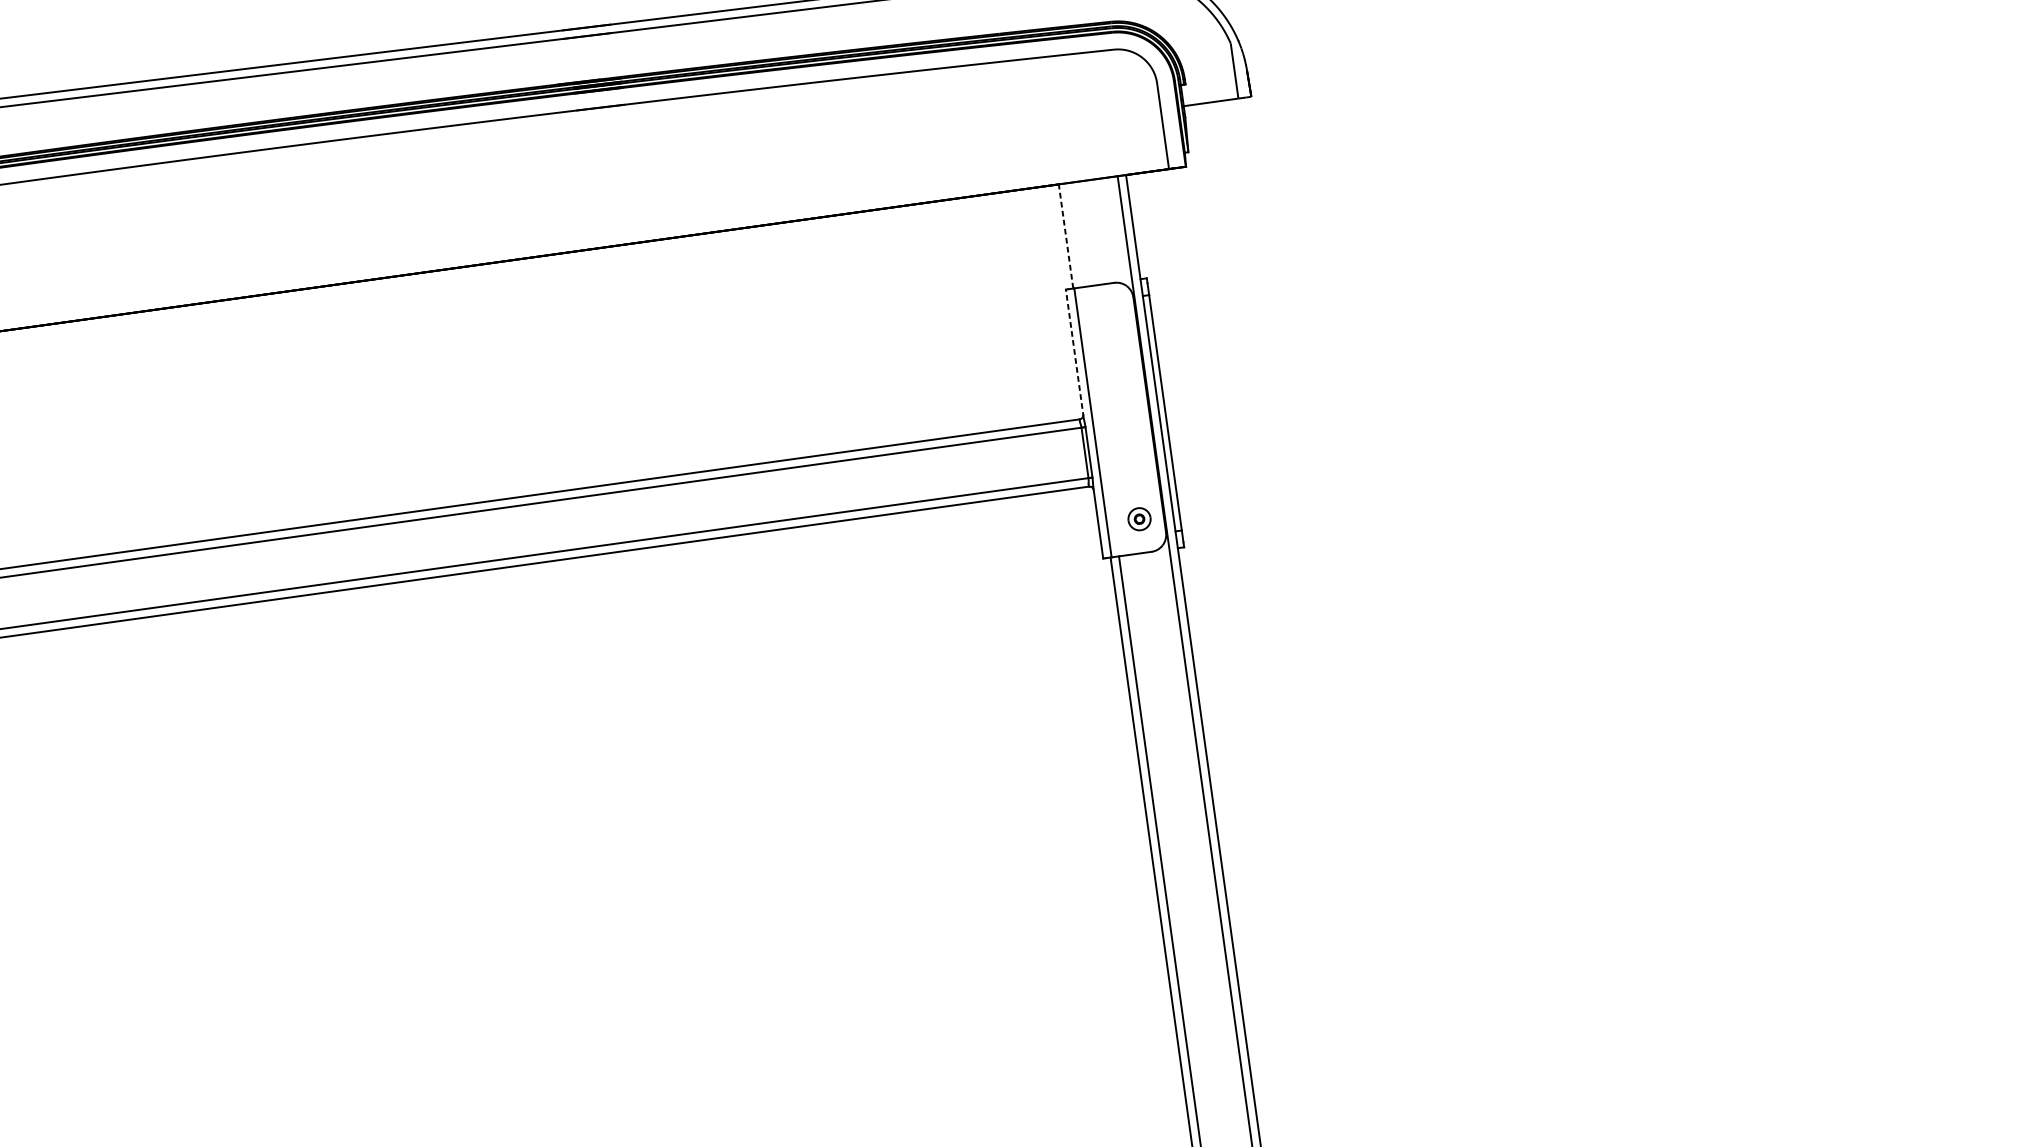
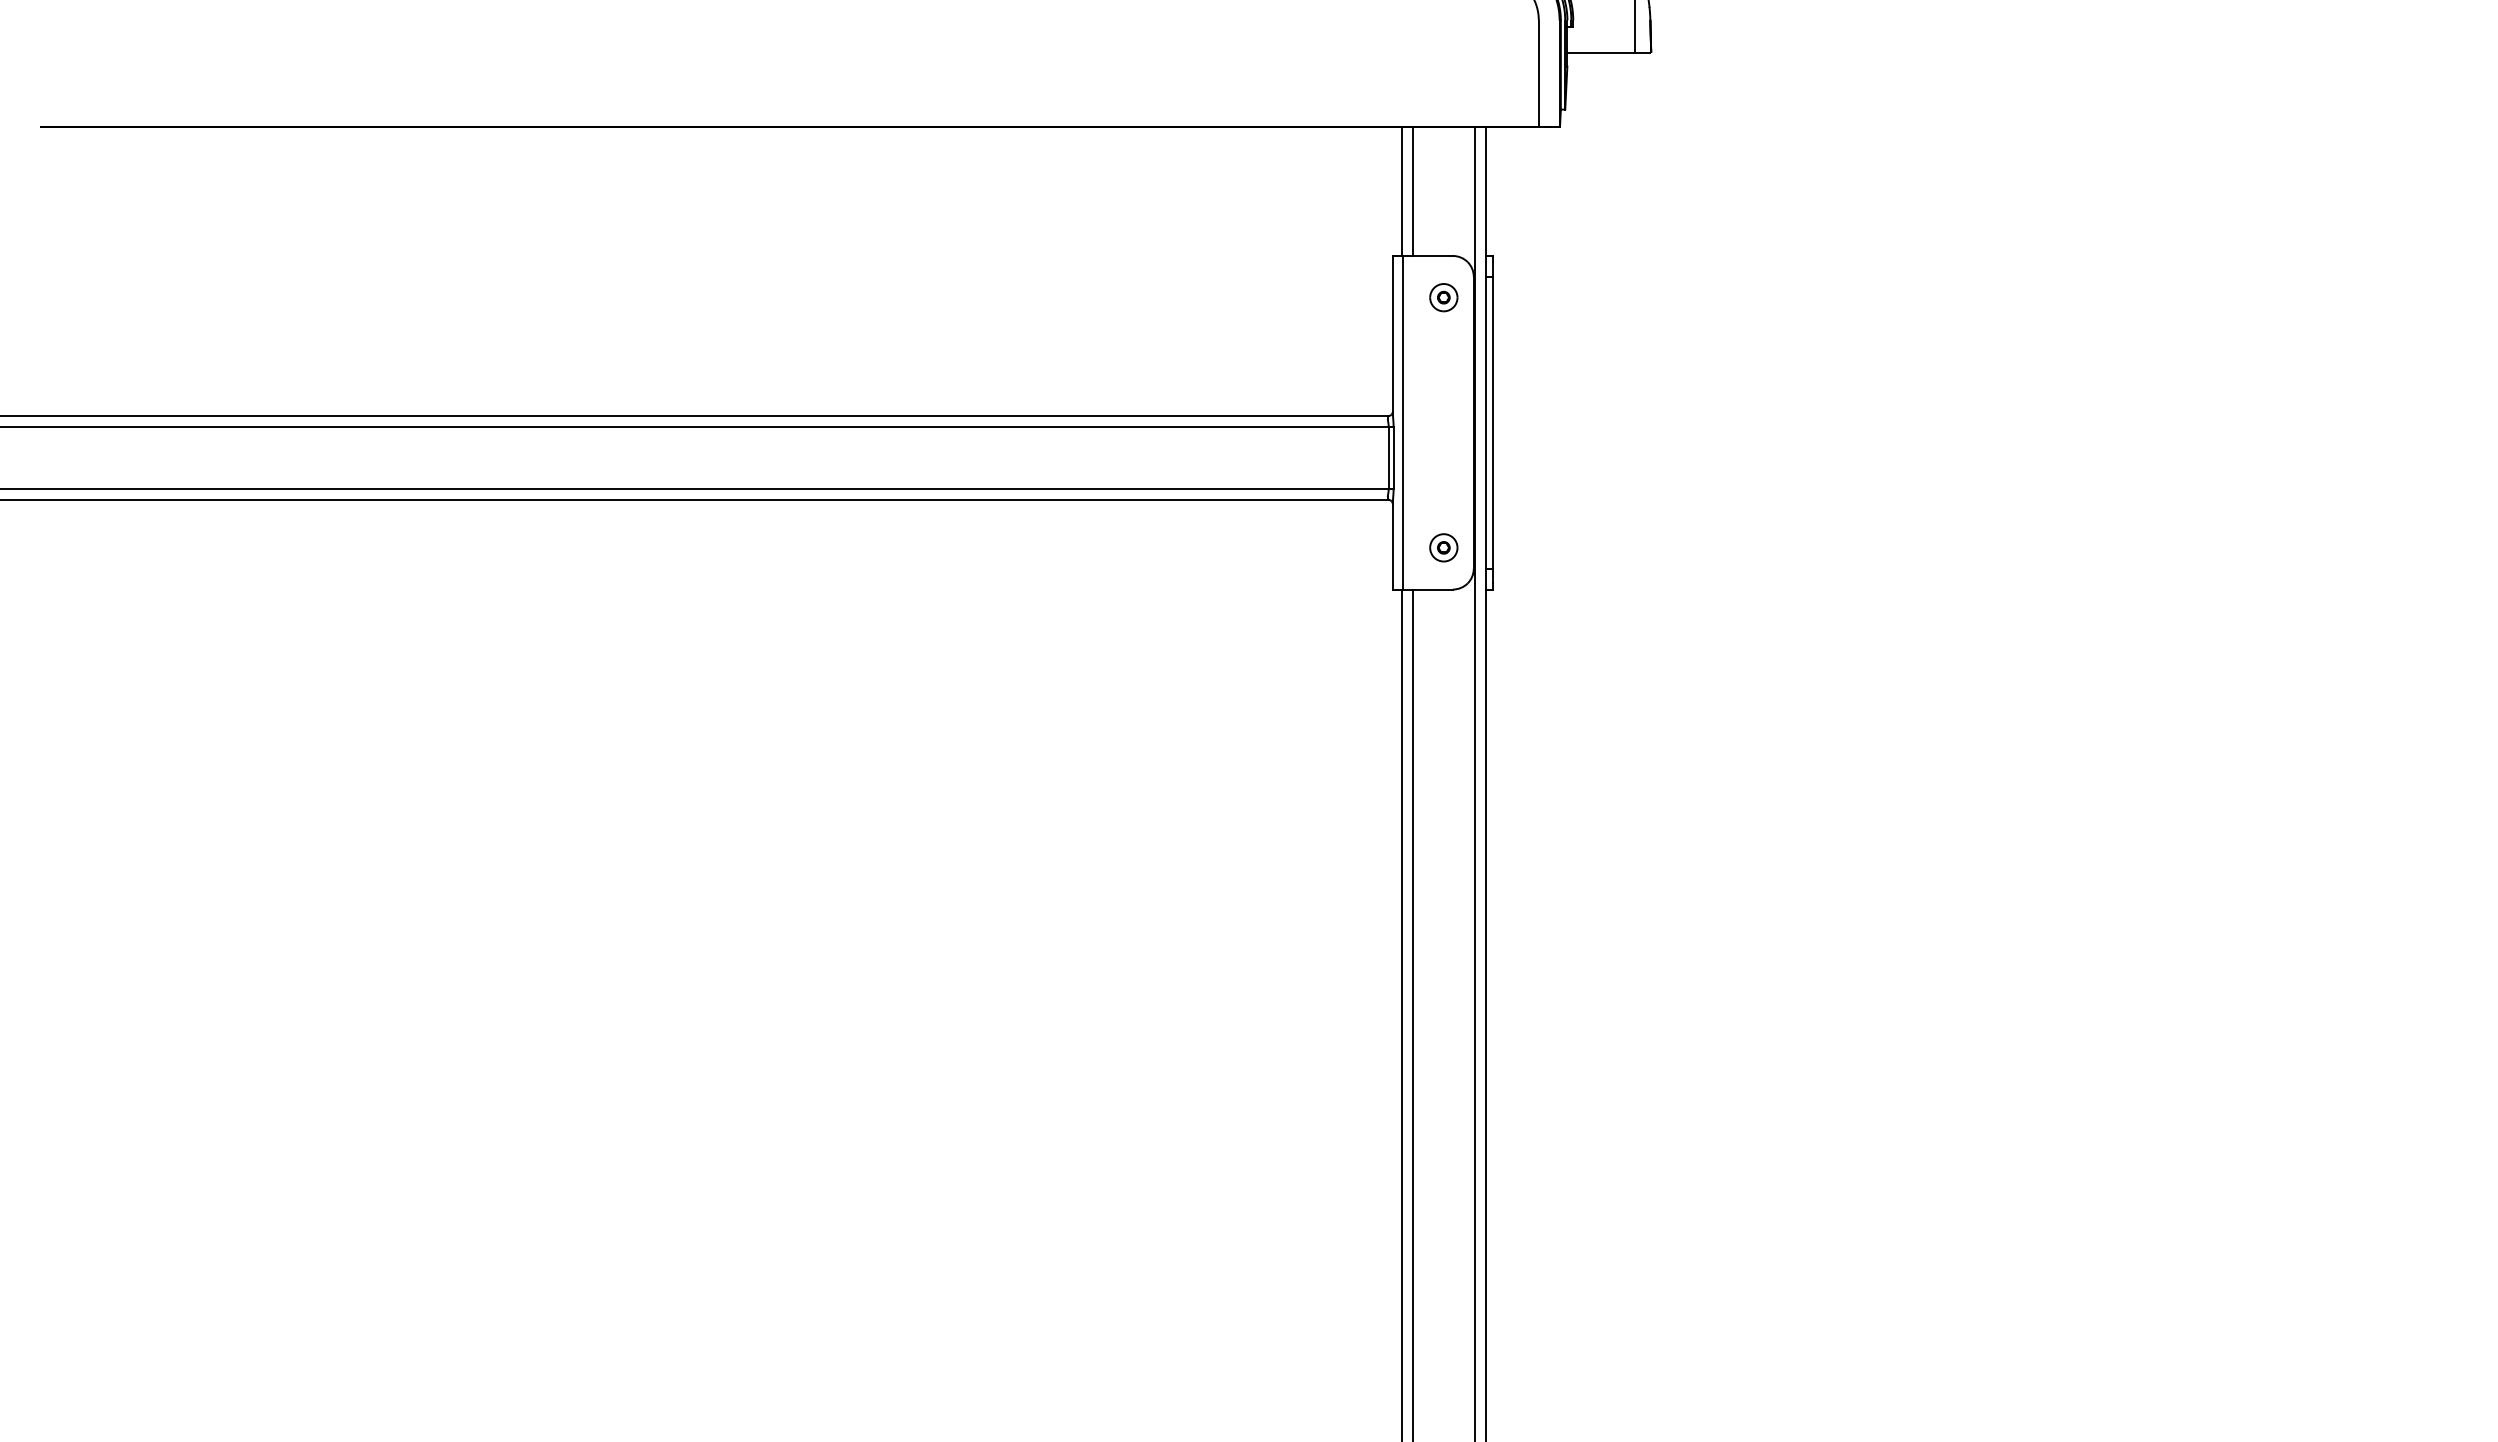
line: (1074, 234) -> (1412, 190), added
line: (1066, 236) -> (1402, 191), dashed -> solid
part: (1111, 317) -> (1443, 297), added
line: (1075, 353) -> (1393, 335), dashed -> solid

